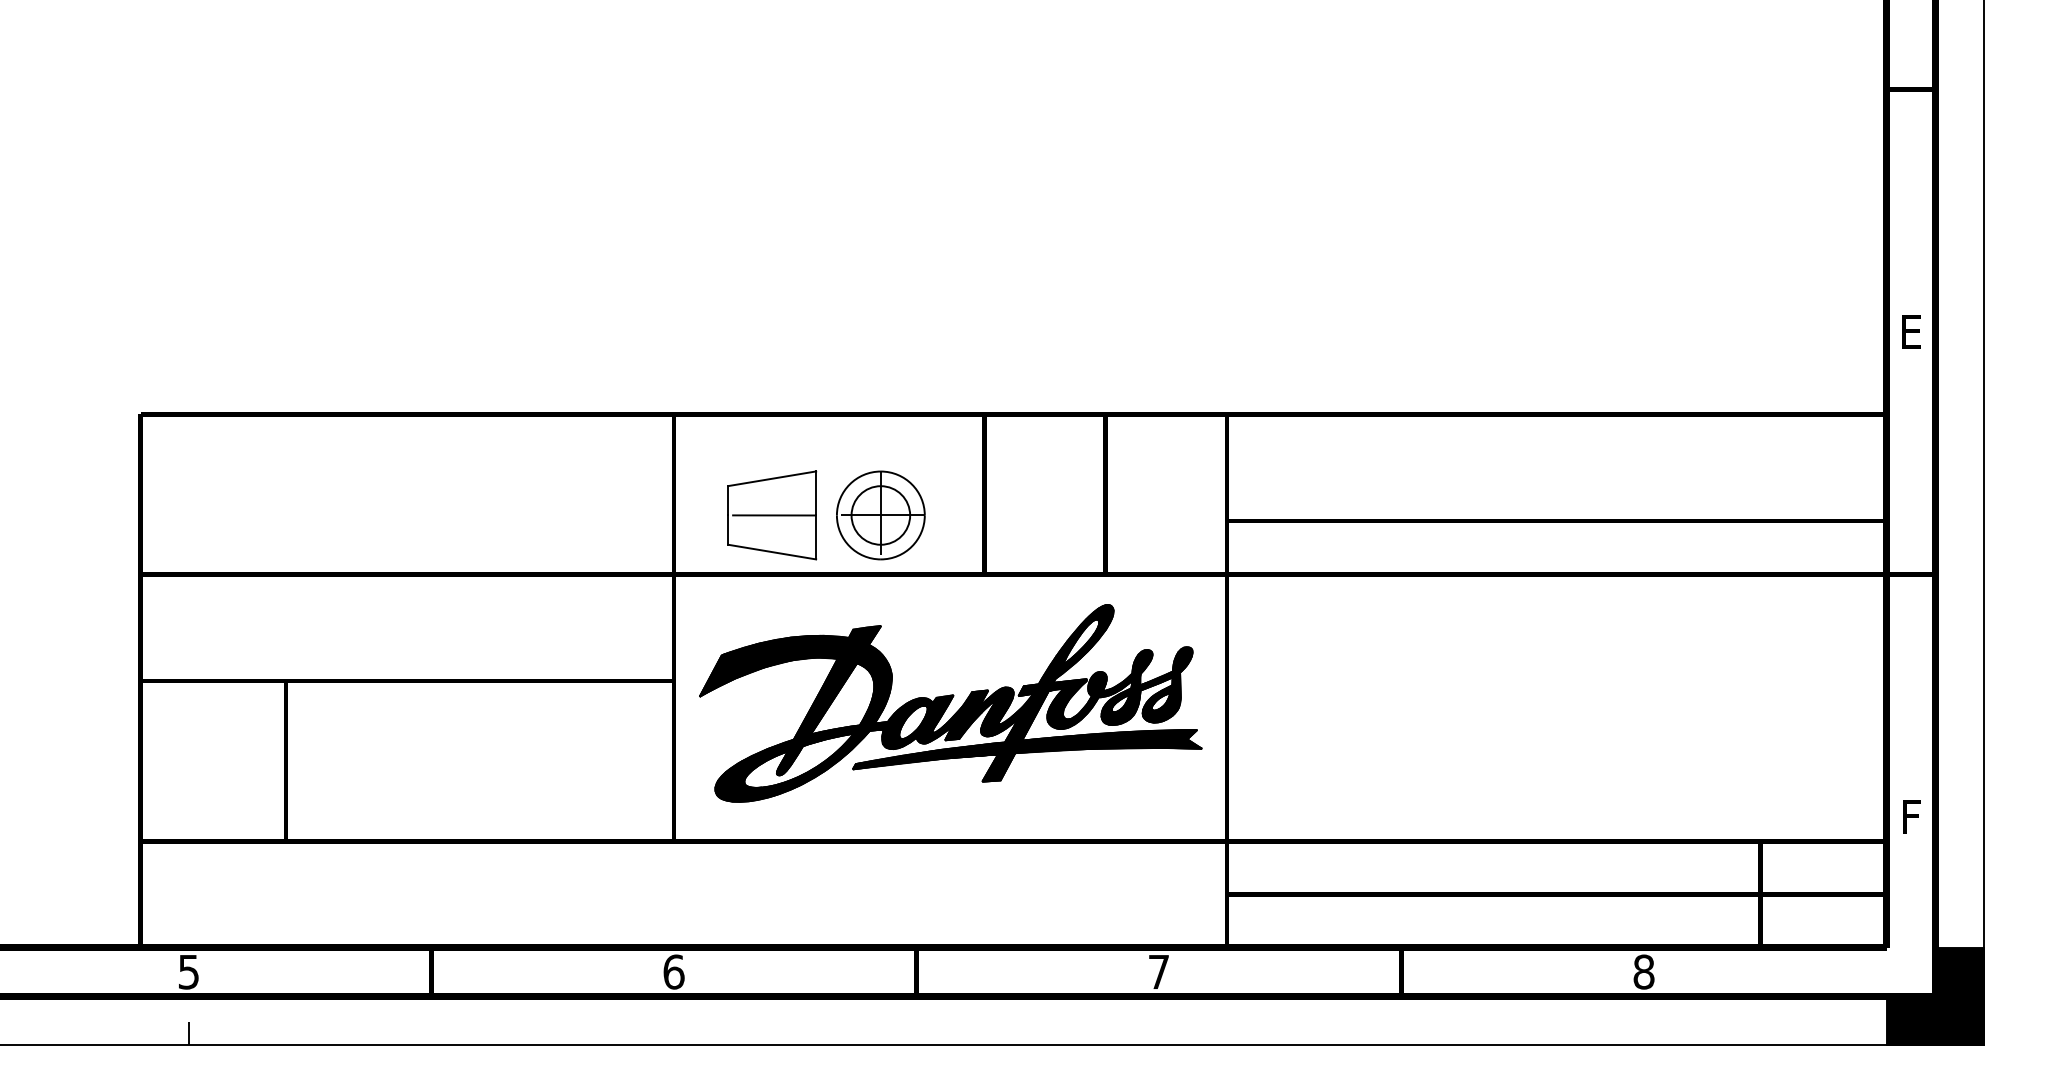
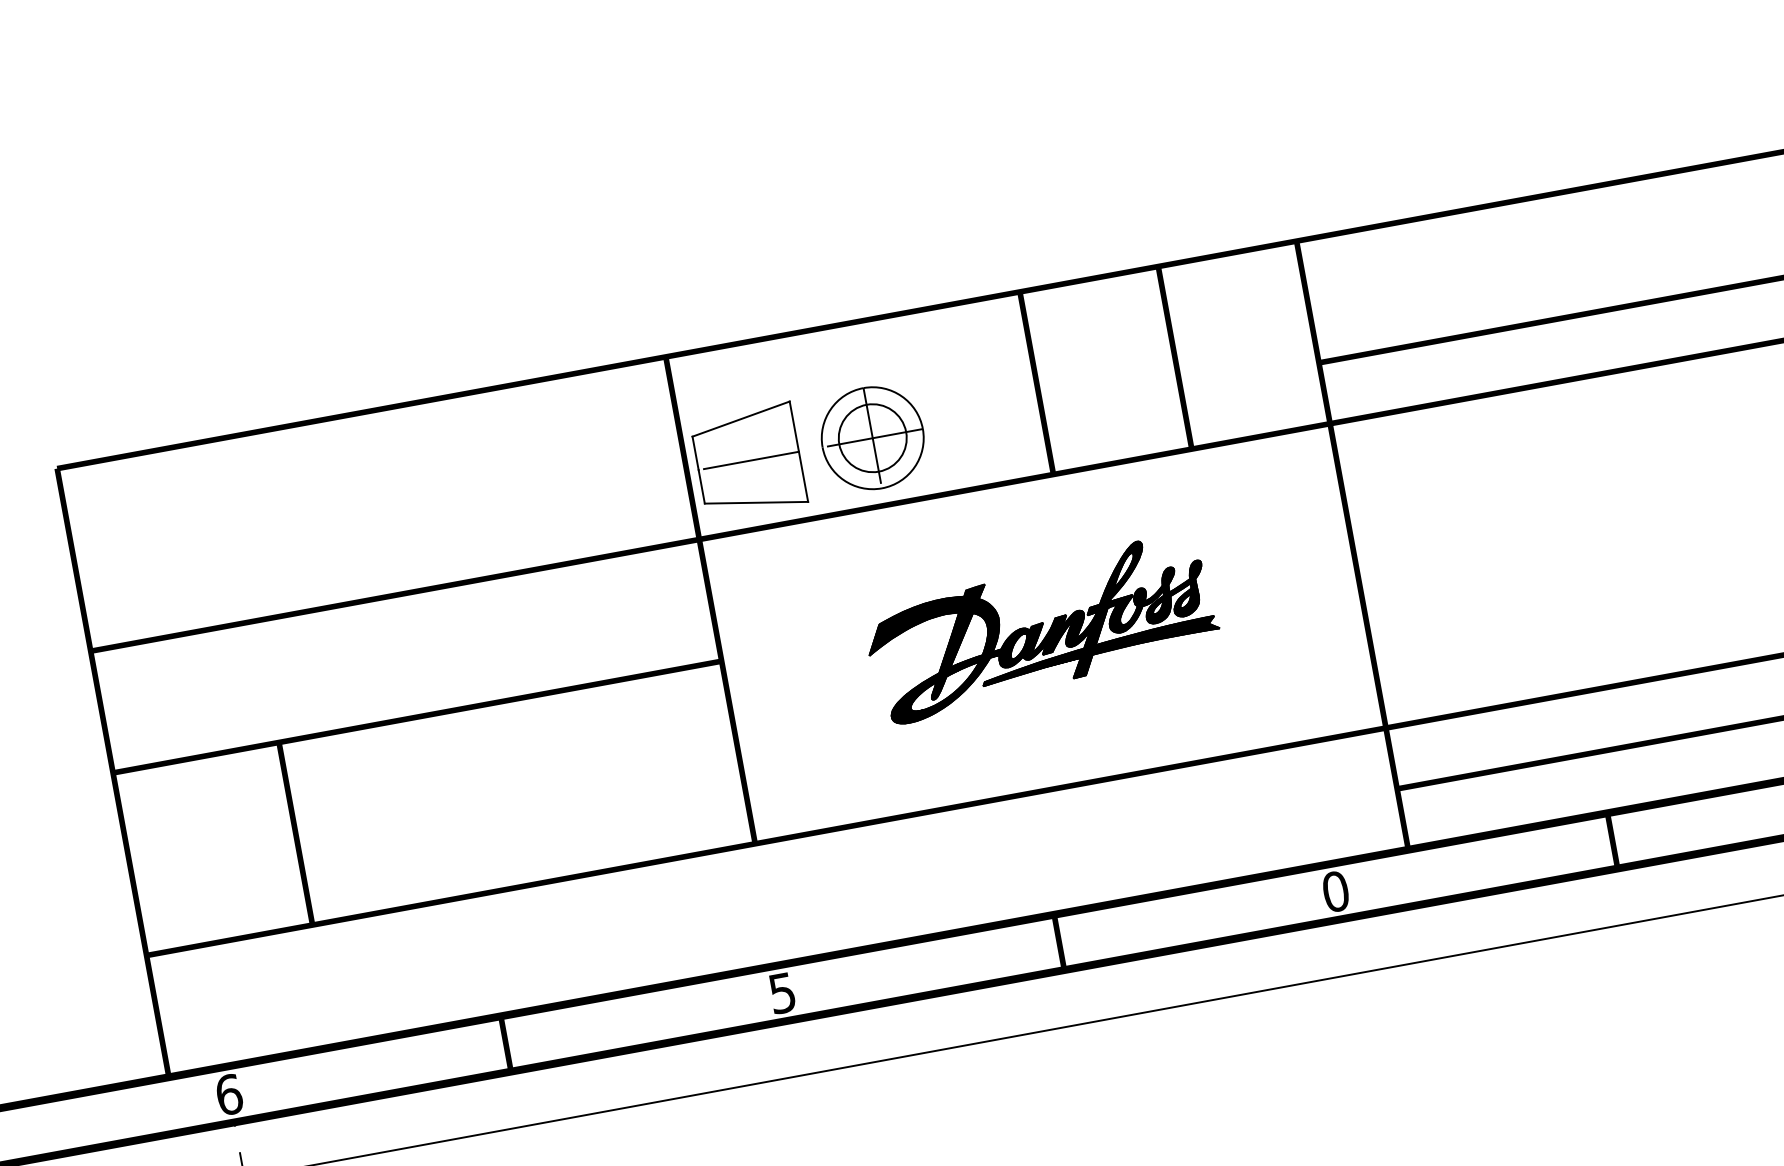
part: (816, 515) -> (799, 451), moved
part: (950, 703) -> (1041, 628), size x0.6
text: (188, 971) -> (228, 1094), 5 -> 6
text: (673, 971) -> (781, 992), 6 -> 5
text: (1158, 971) -> (1335, 891), 7 -> 0

